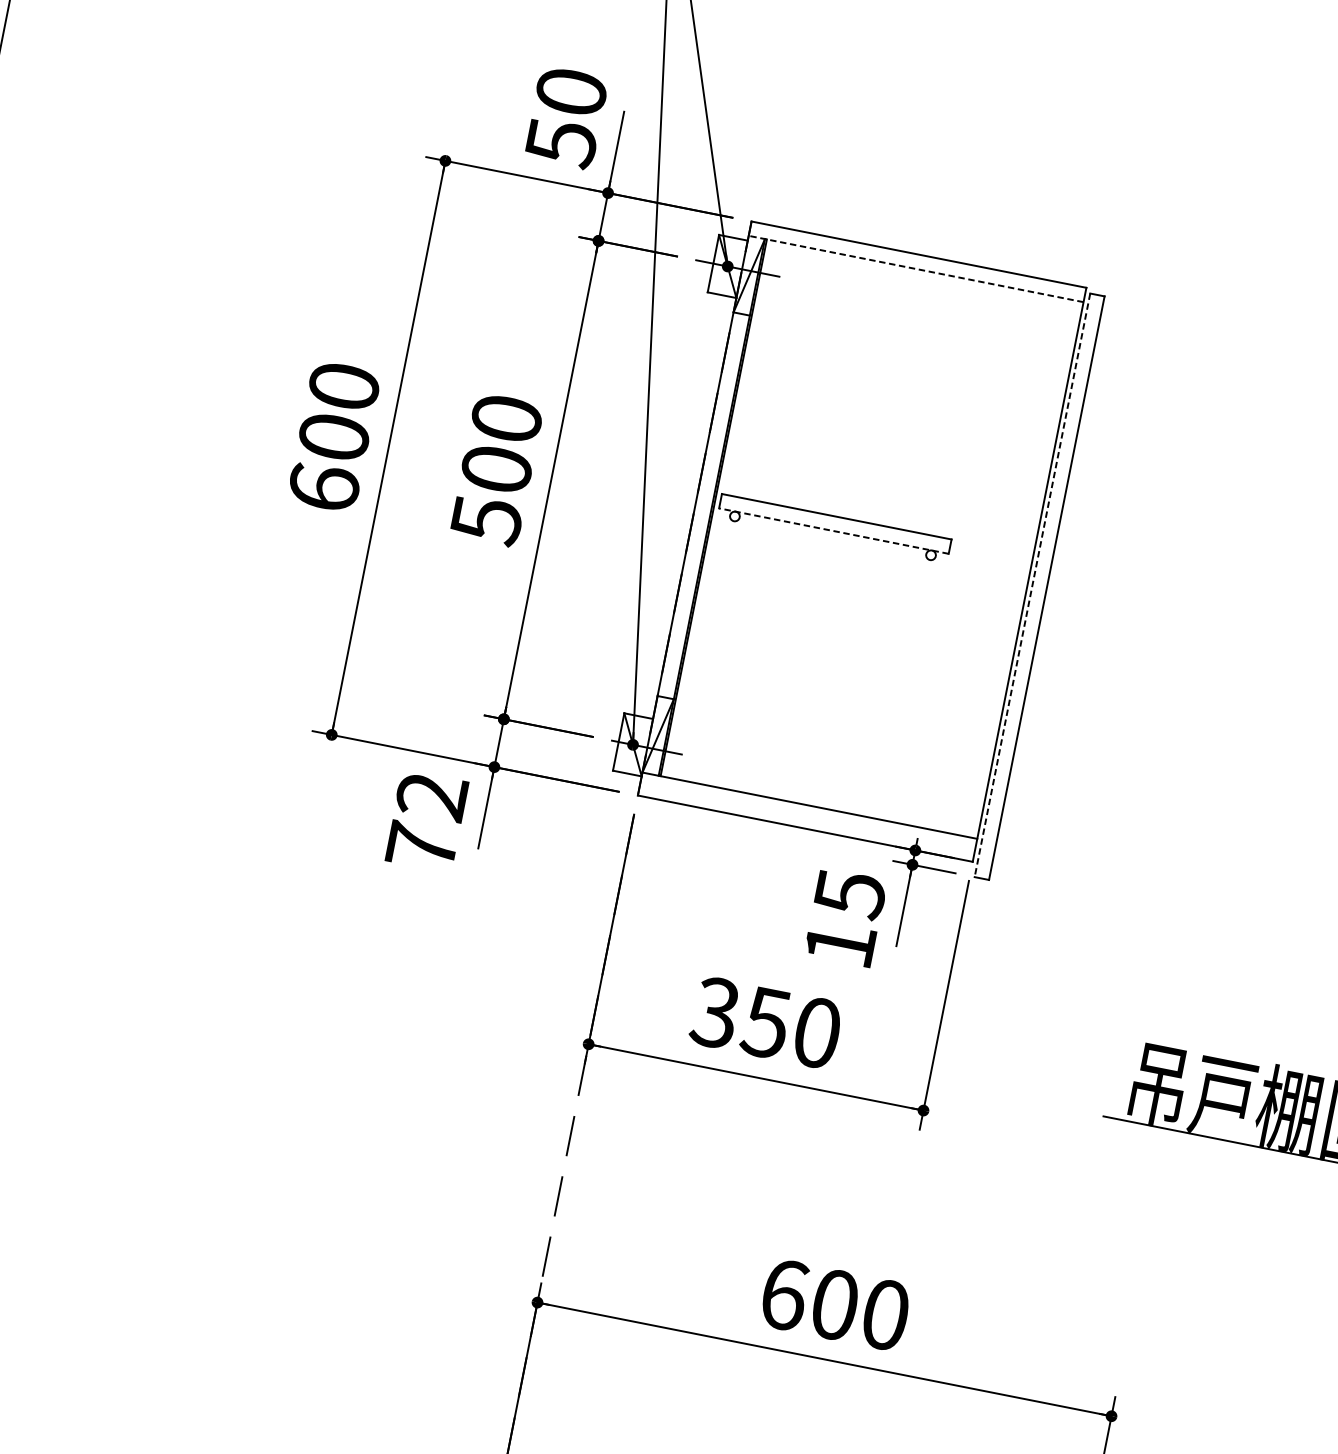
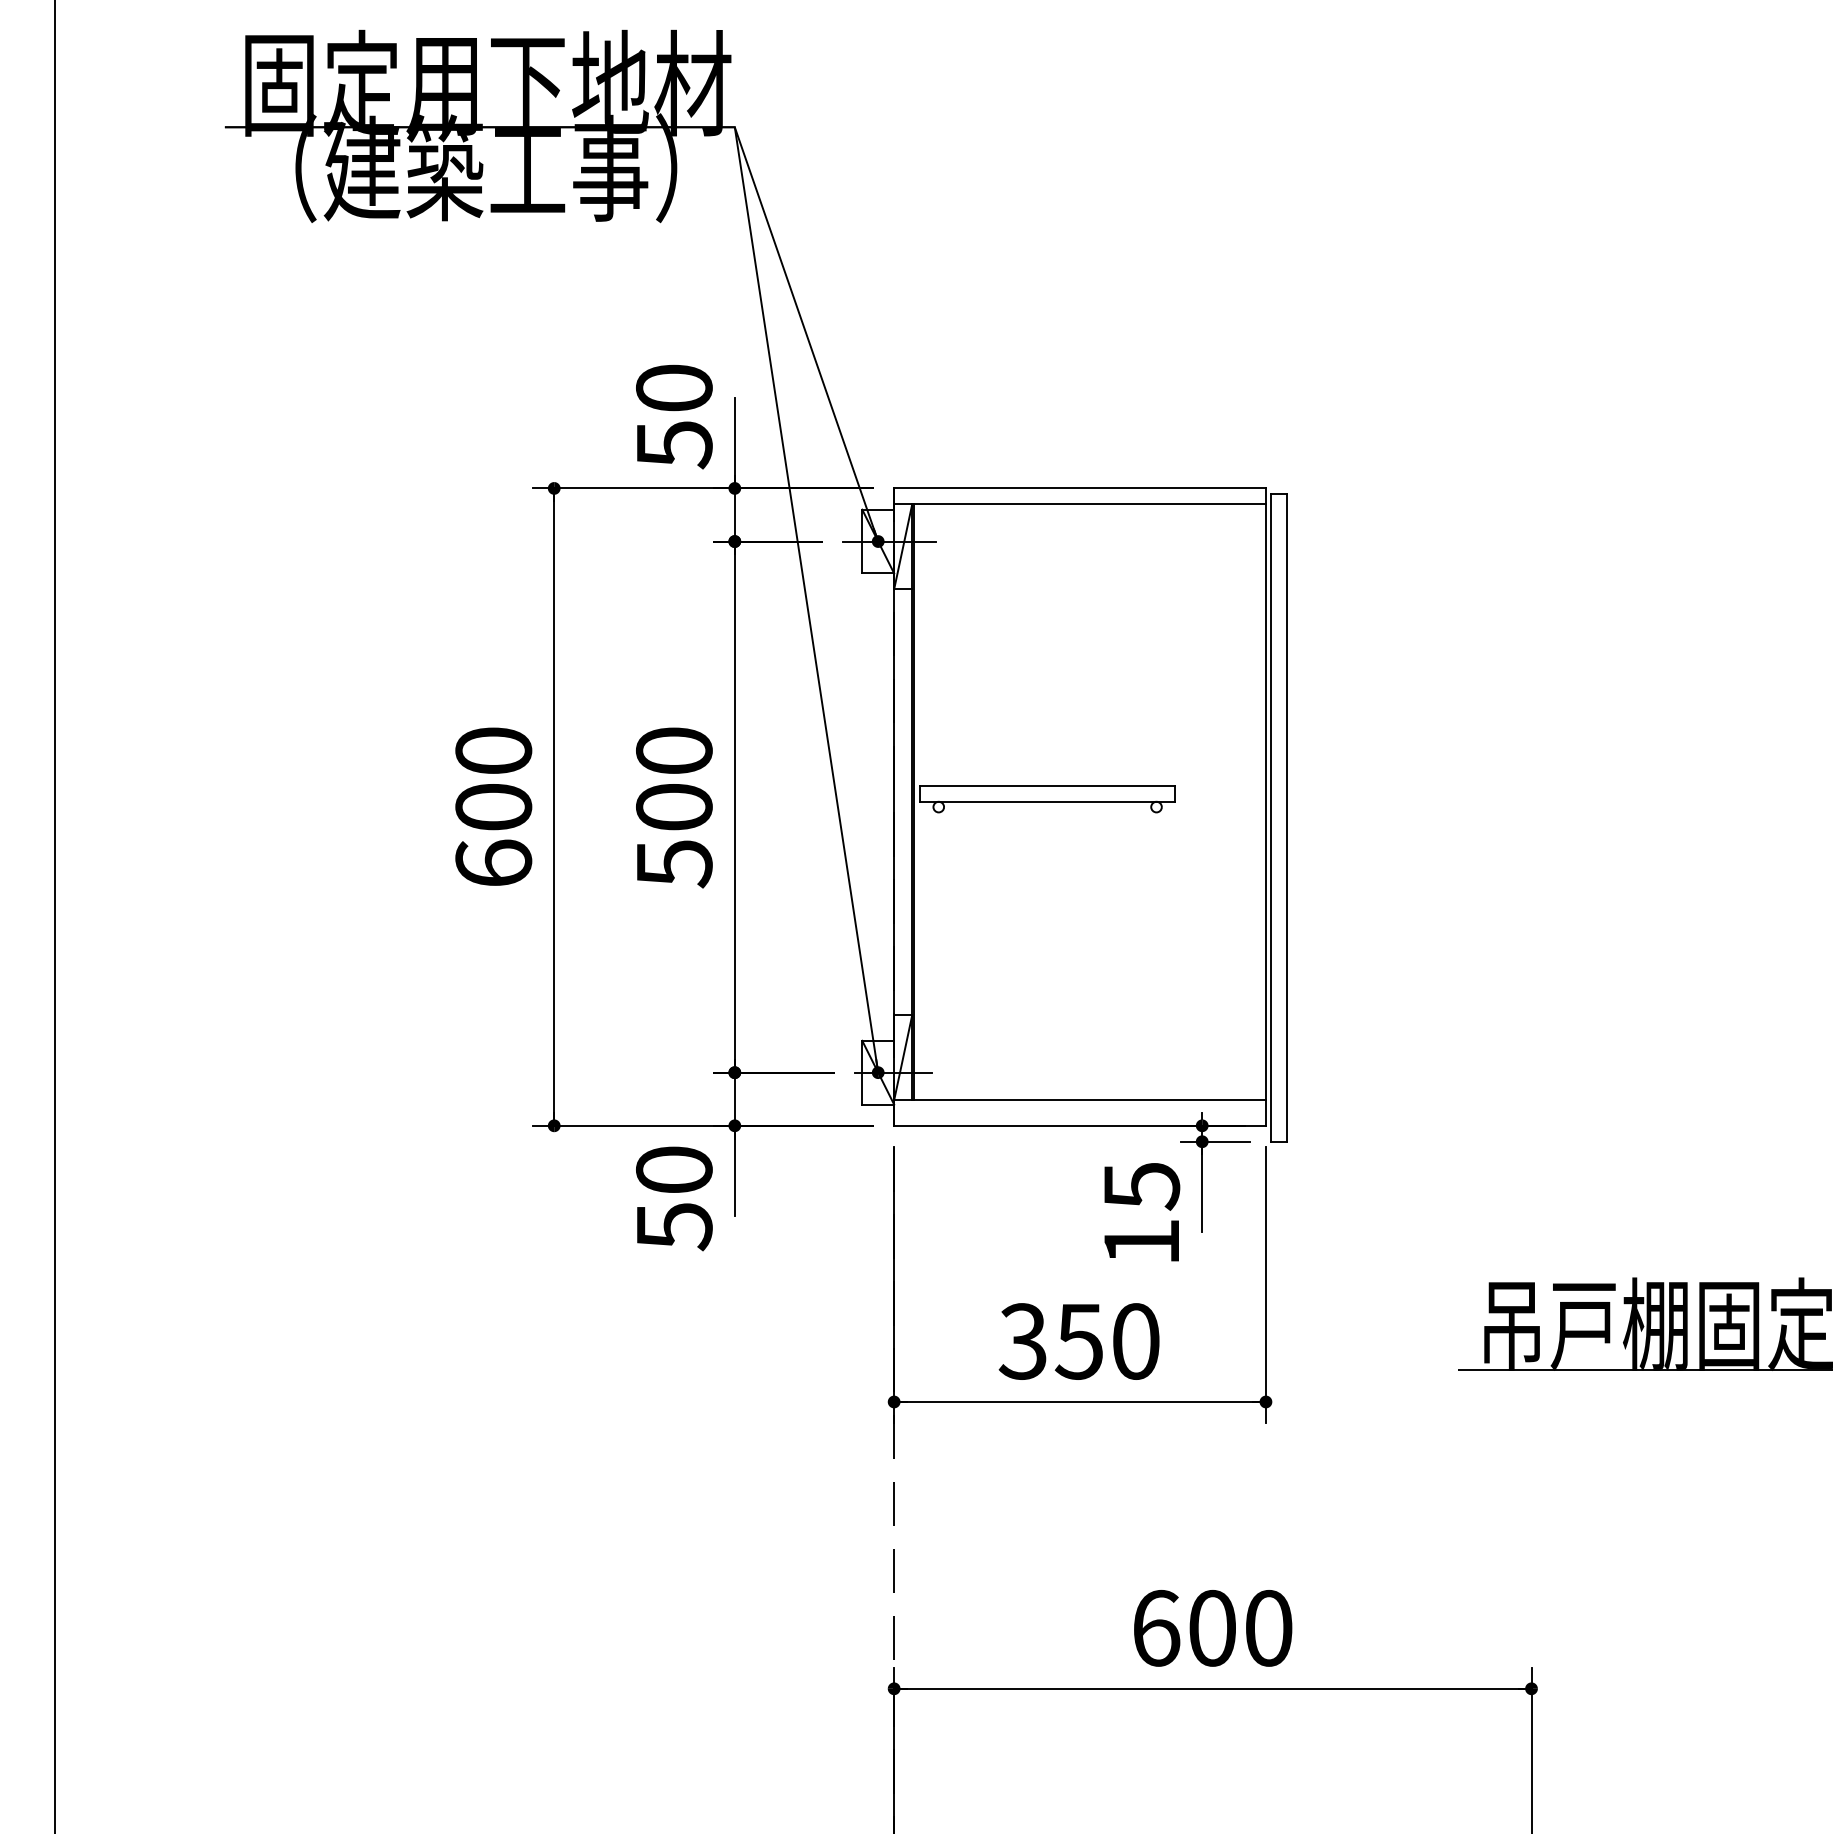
line: (916, 269) -> (1080, 504), dashed -> solid
line: (833, 530) -> (1047, 801), dashed -> solid
line: (1032, 585) -> (1271, 817), dashed -> solid
text: (427, 821) -> (674, 1198), 72 -> 50

